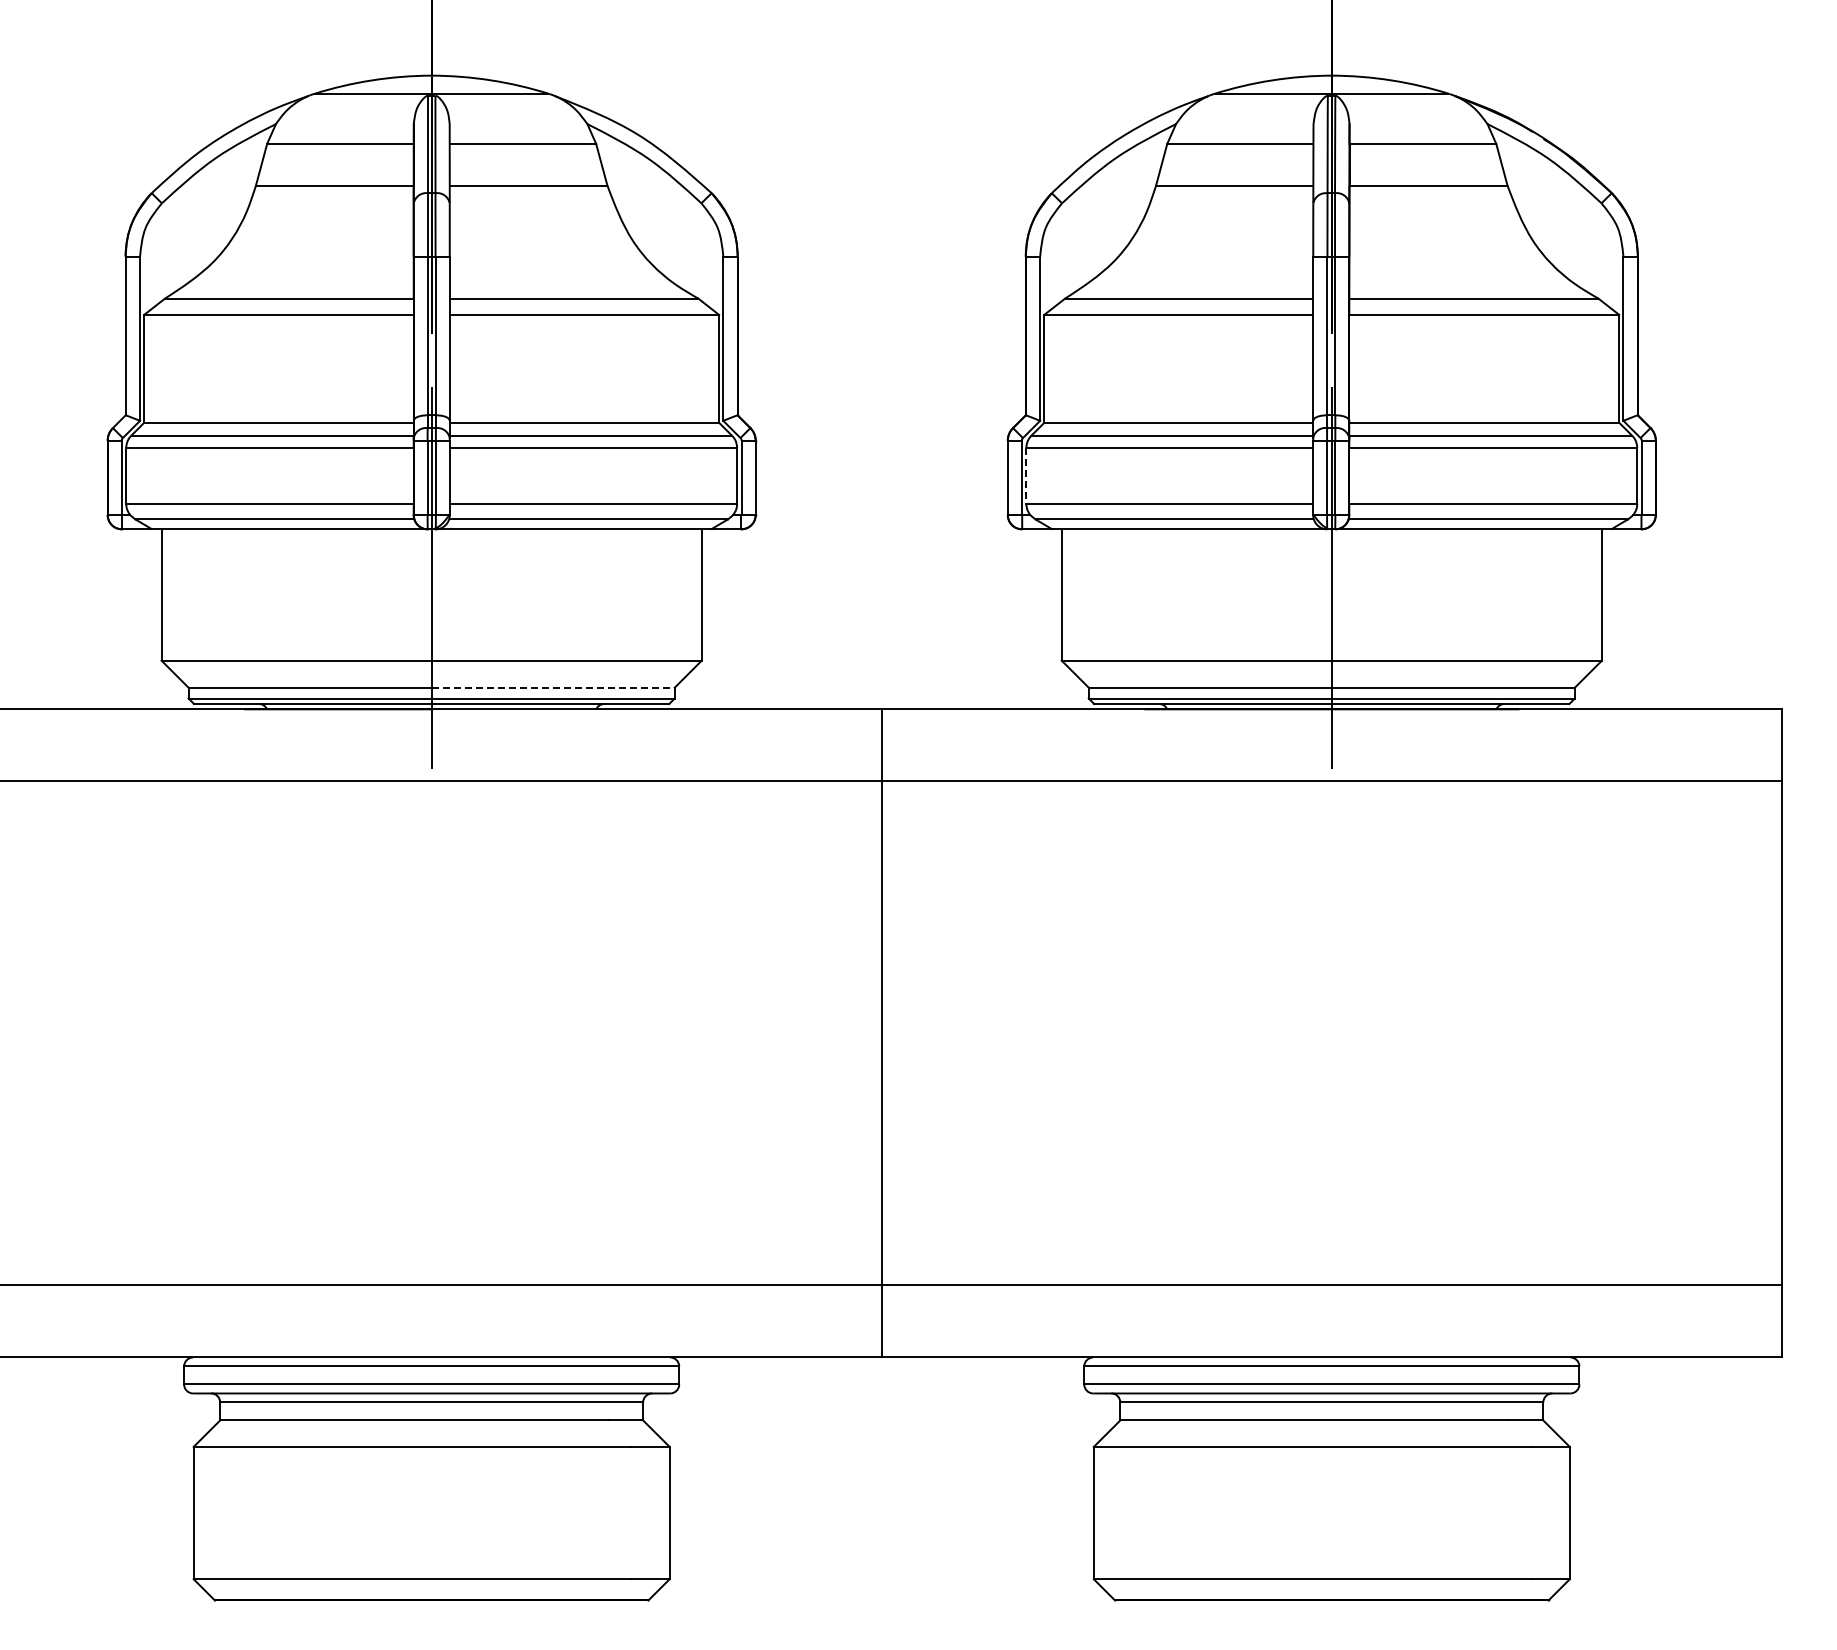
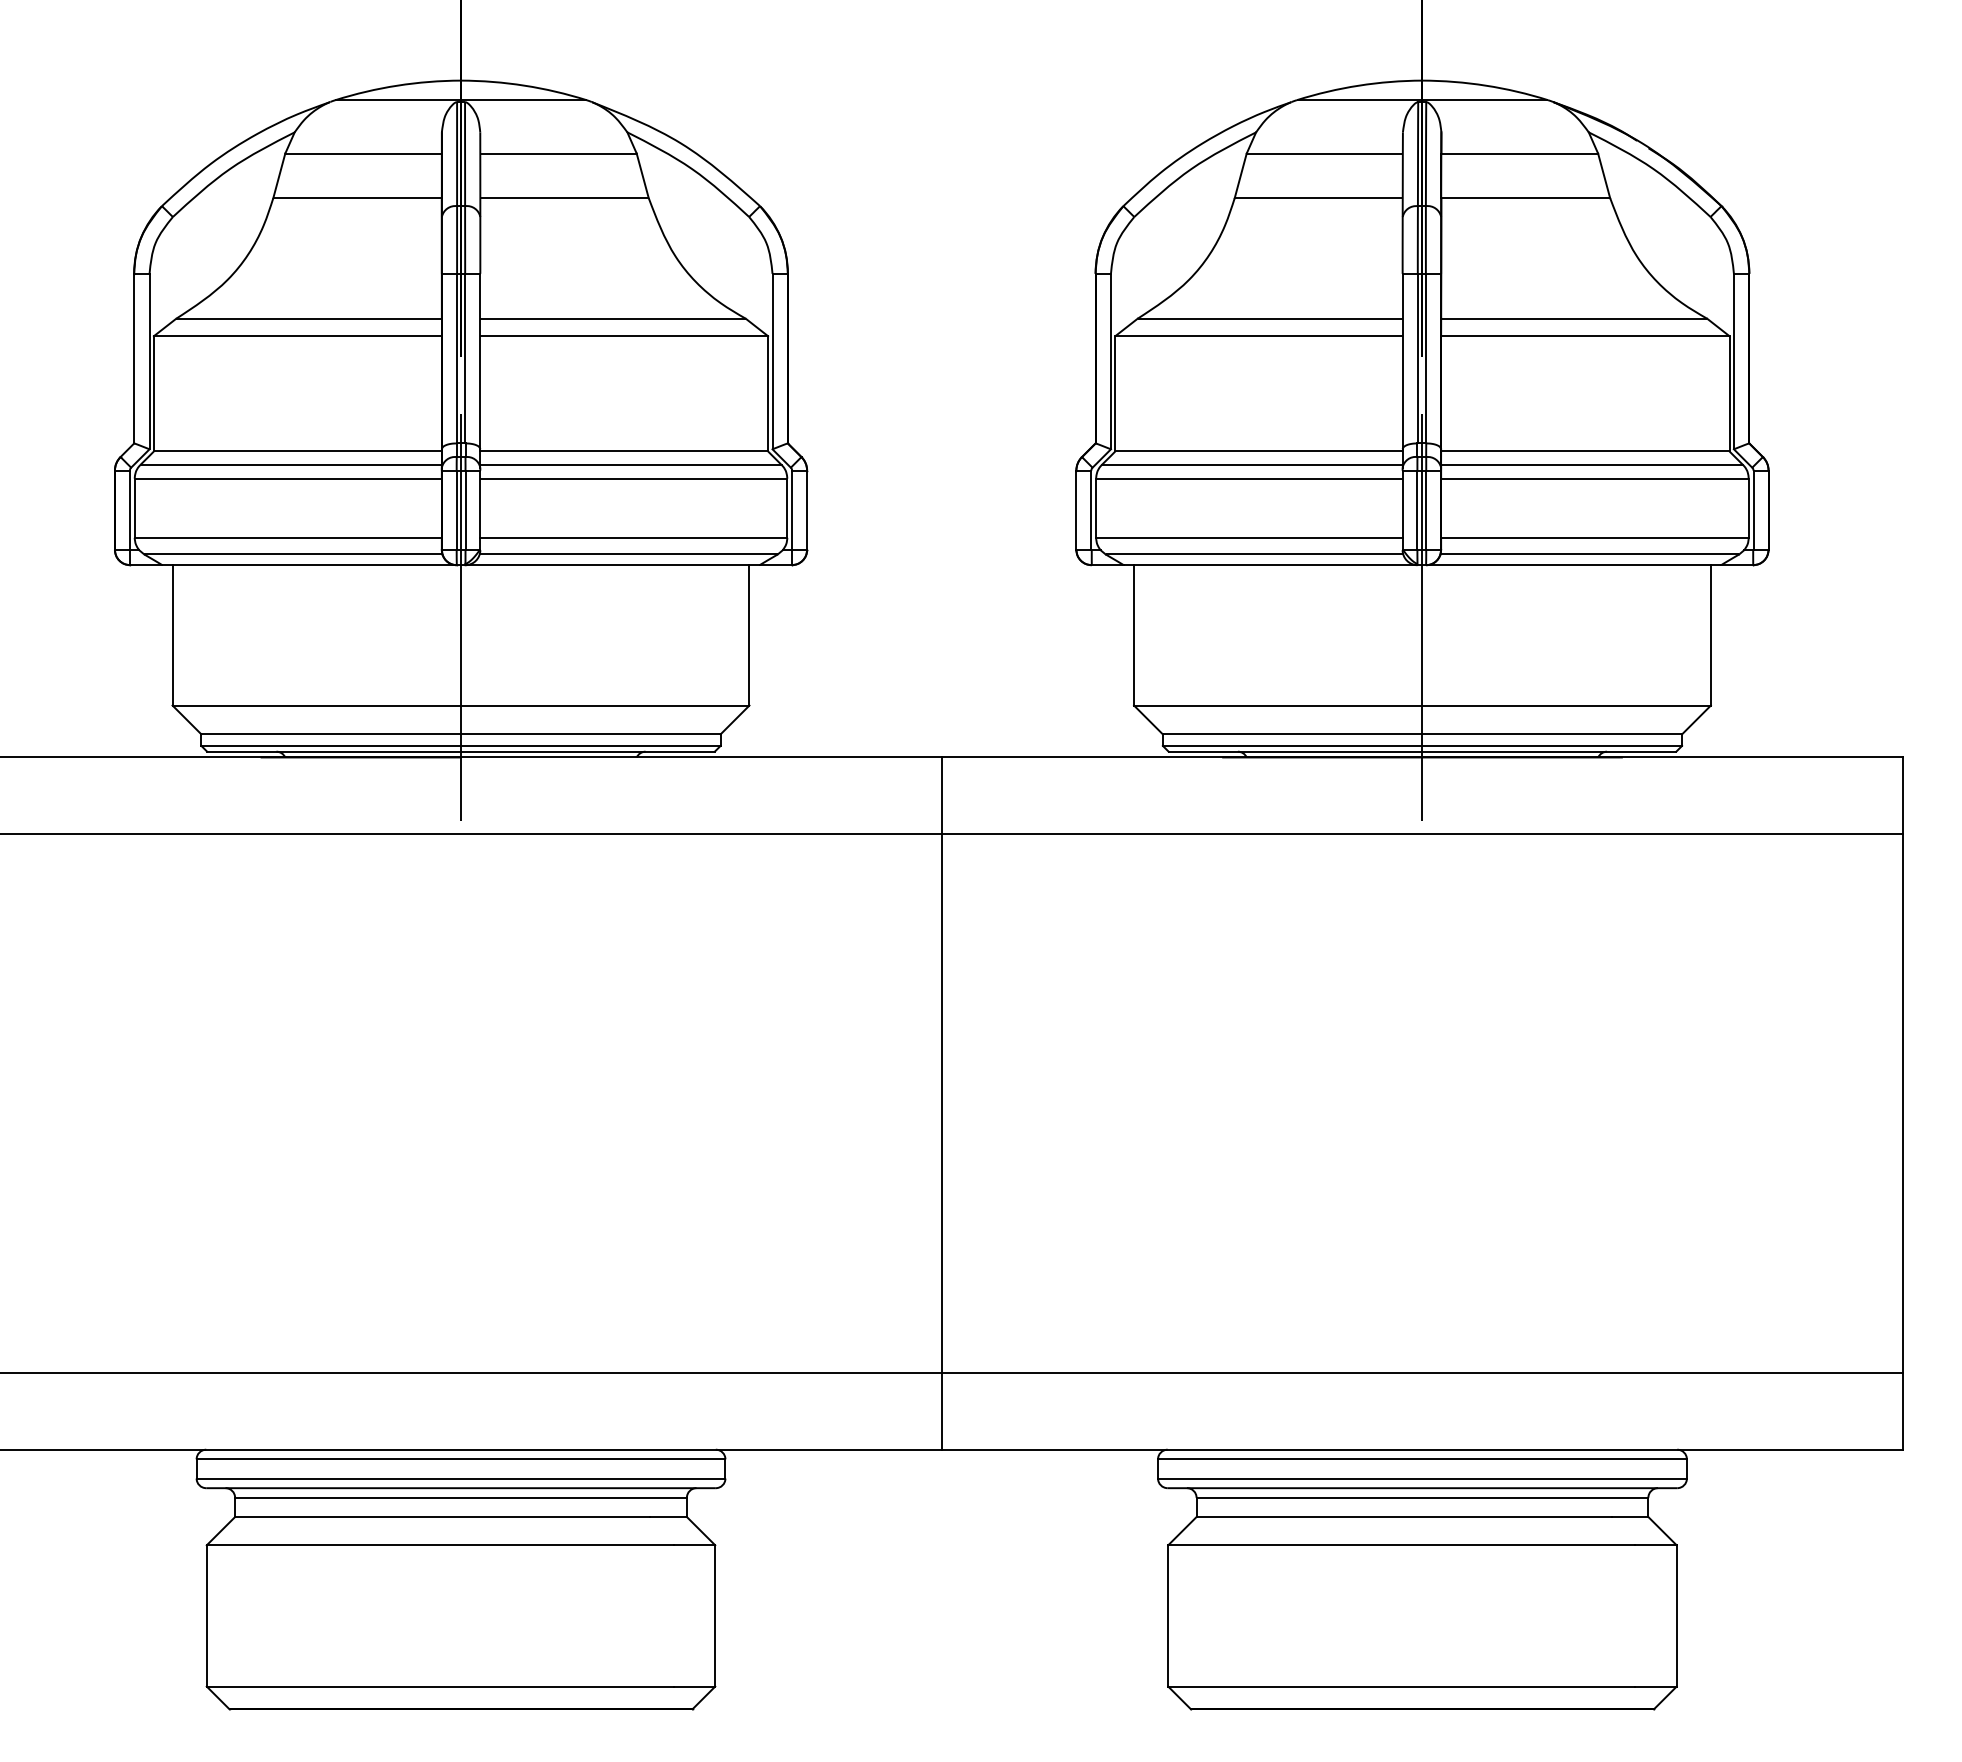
line: (1026, 476) -> (1096, 508), dashed -> solid
line: (553, 687) -> (591, 734), dashed -> solid

